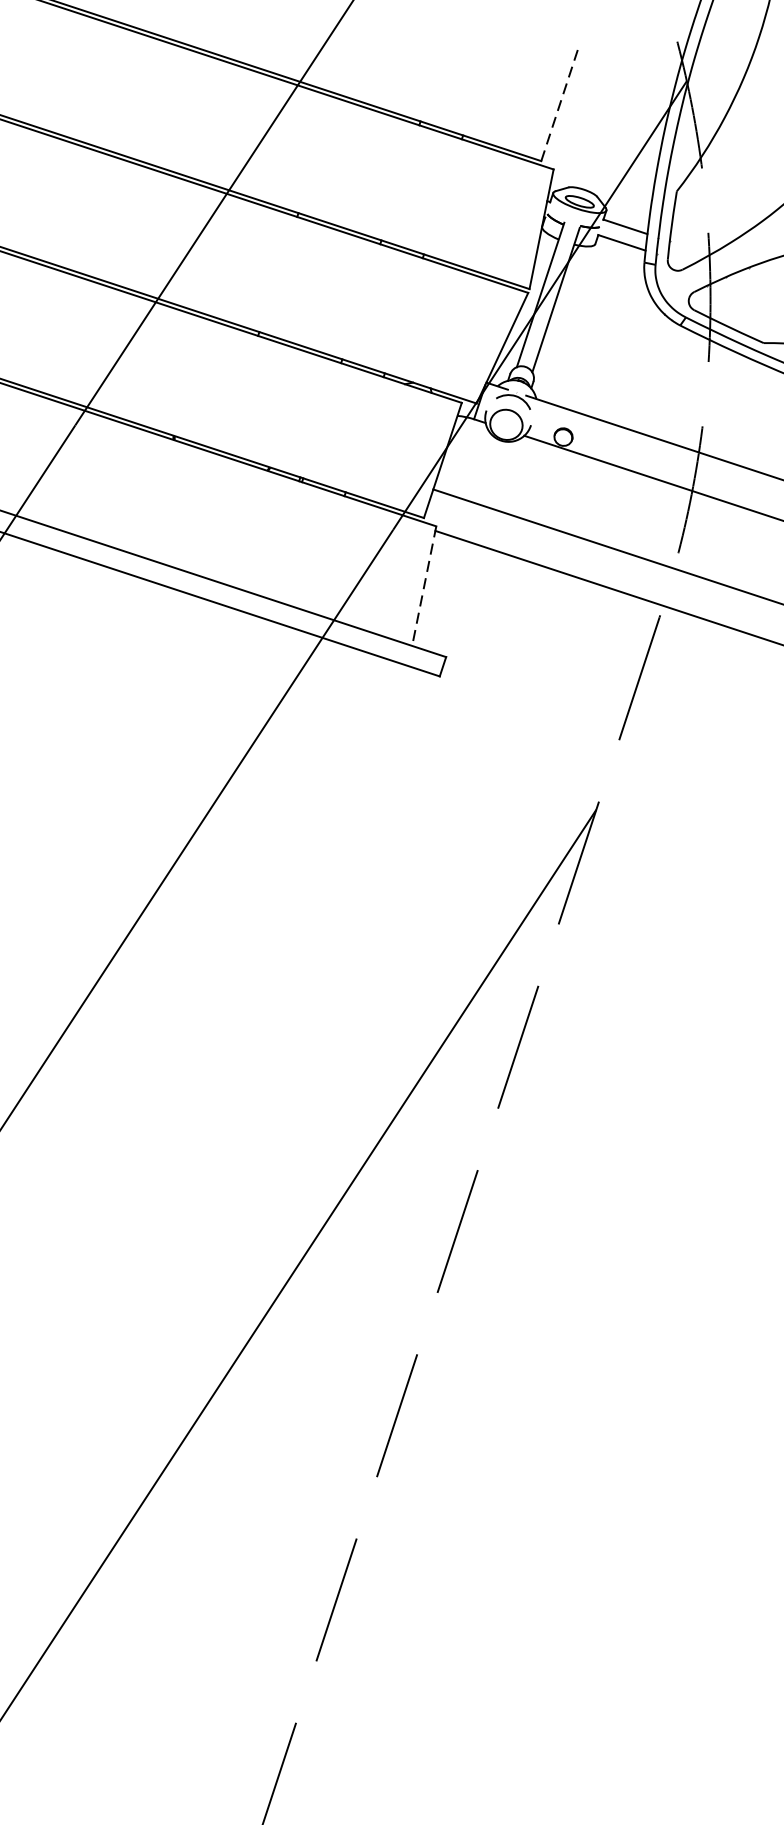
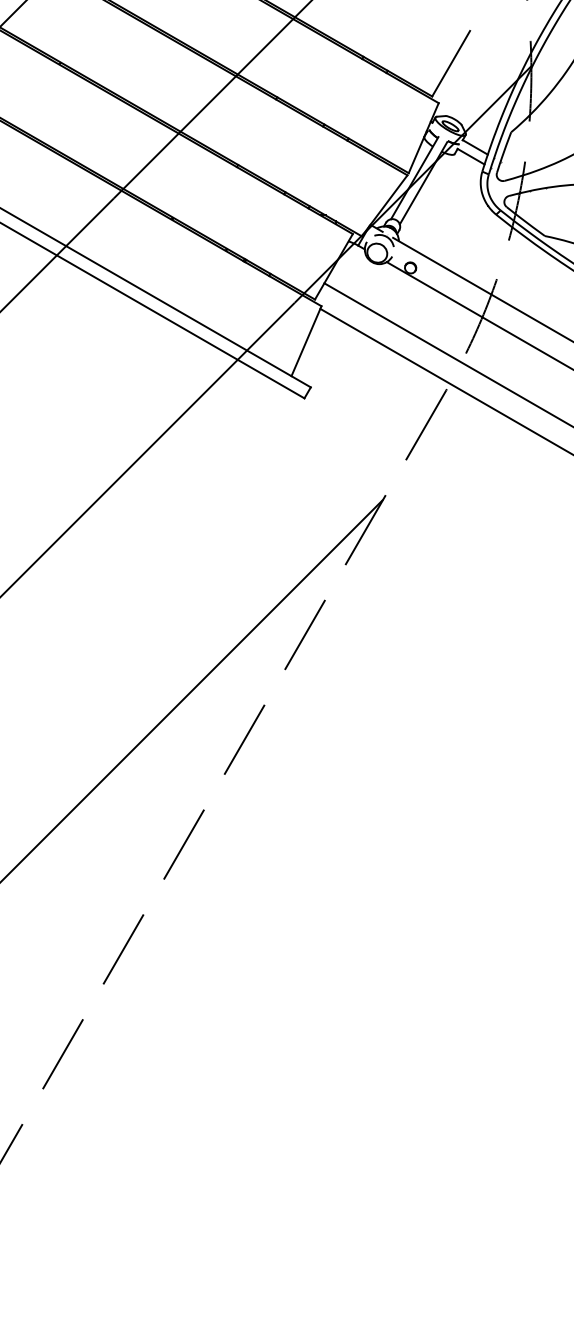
line: (560, 103) -> (451, 63), dashed -> solid
line: (424, 586) -> (306, 341), dashed -> solid

